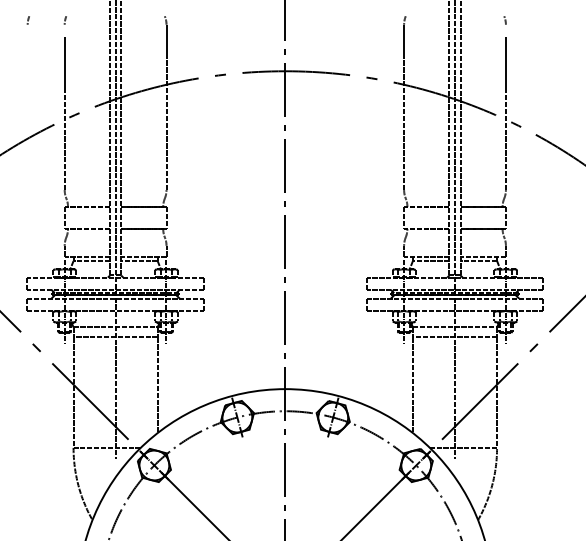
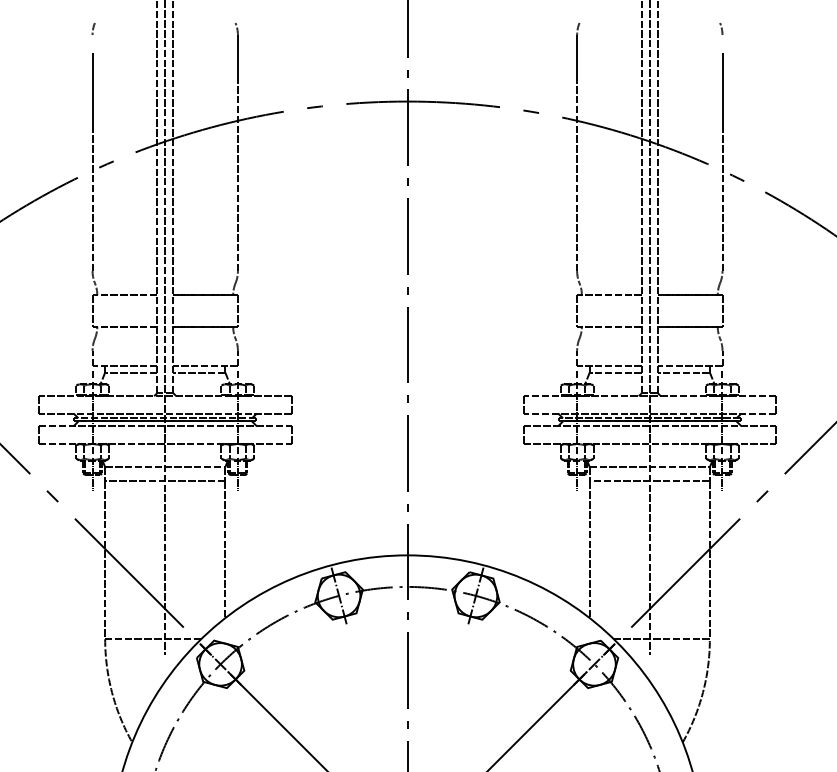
arc: (27, 20) -> (39, 29), removed

